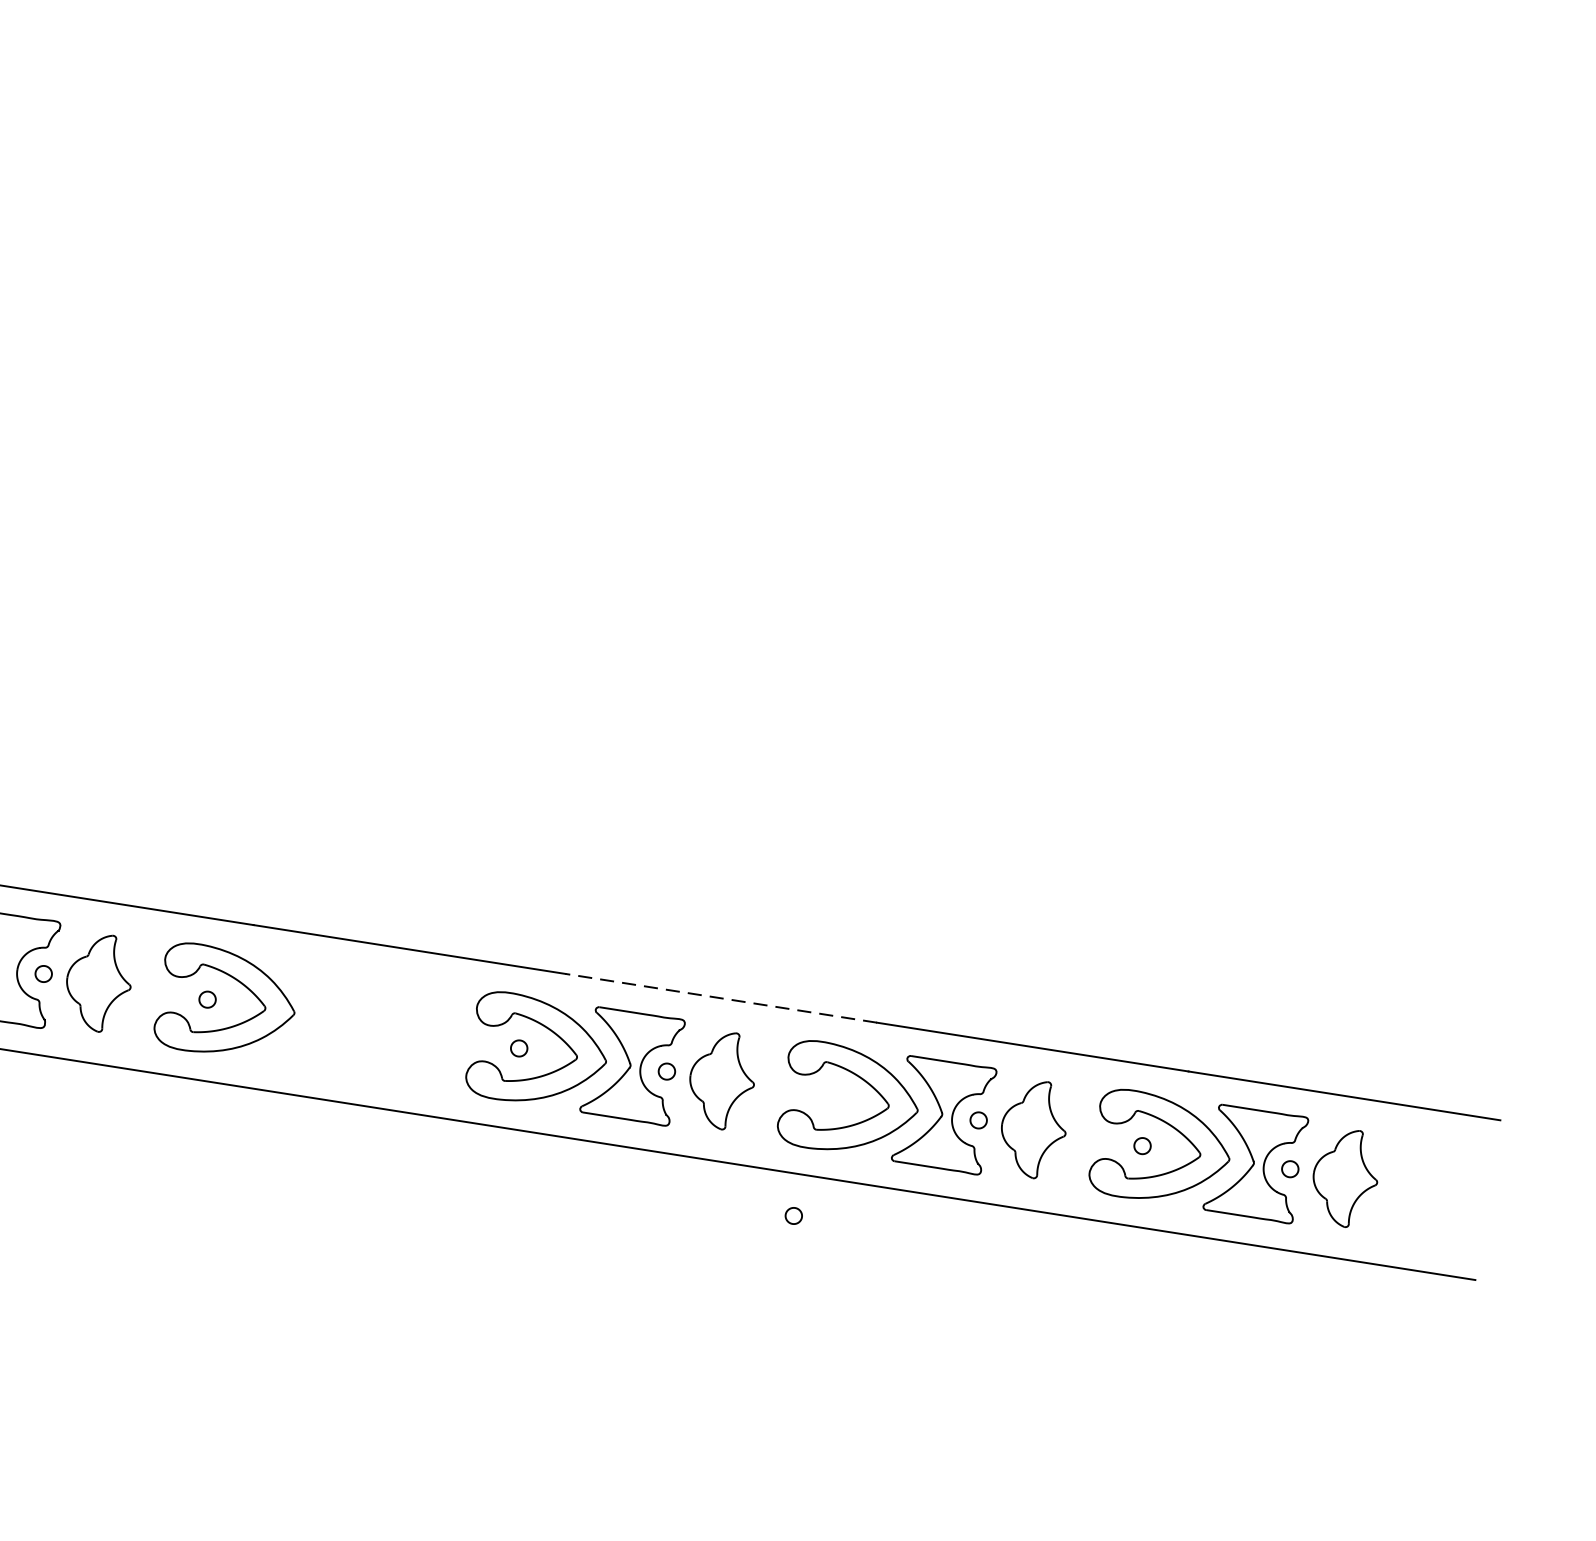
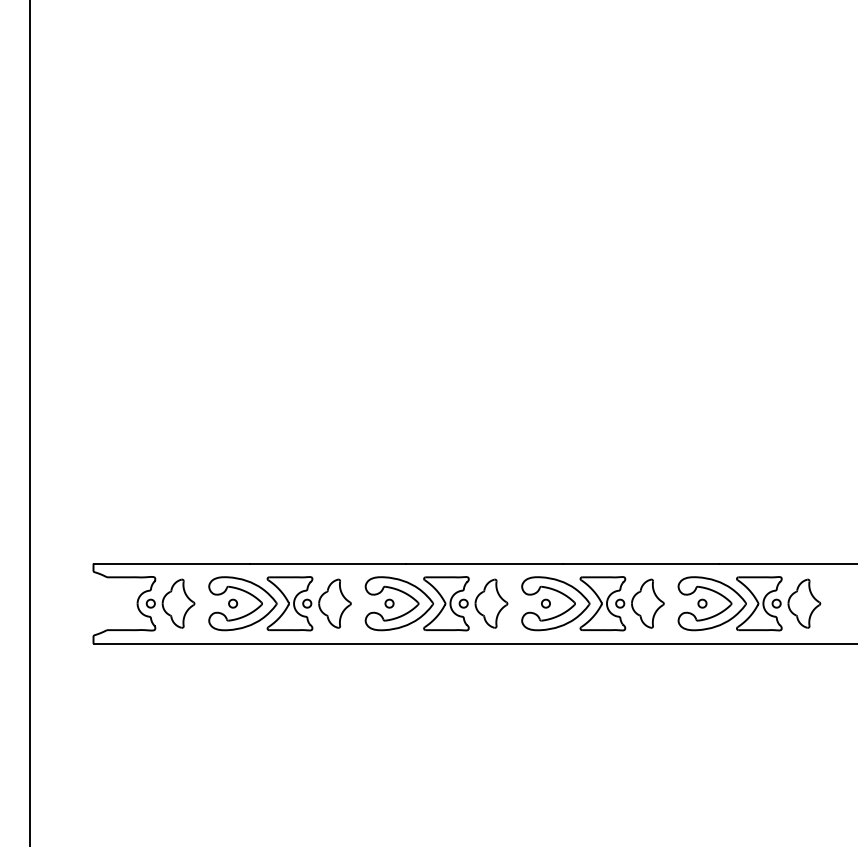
line: (720, 998) -> (484, 563), dashed -> solid
part: (357, 1022) -> (308, 603), added
part: (792, 1215) -> (545, 603), moved

